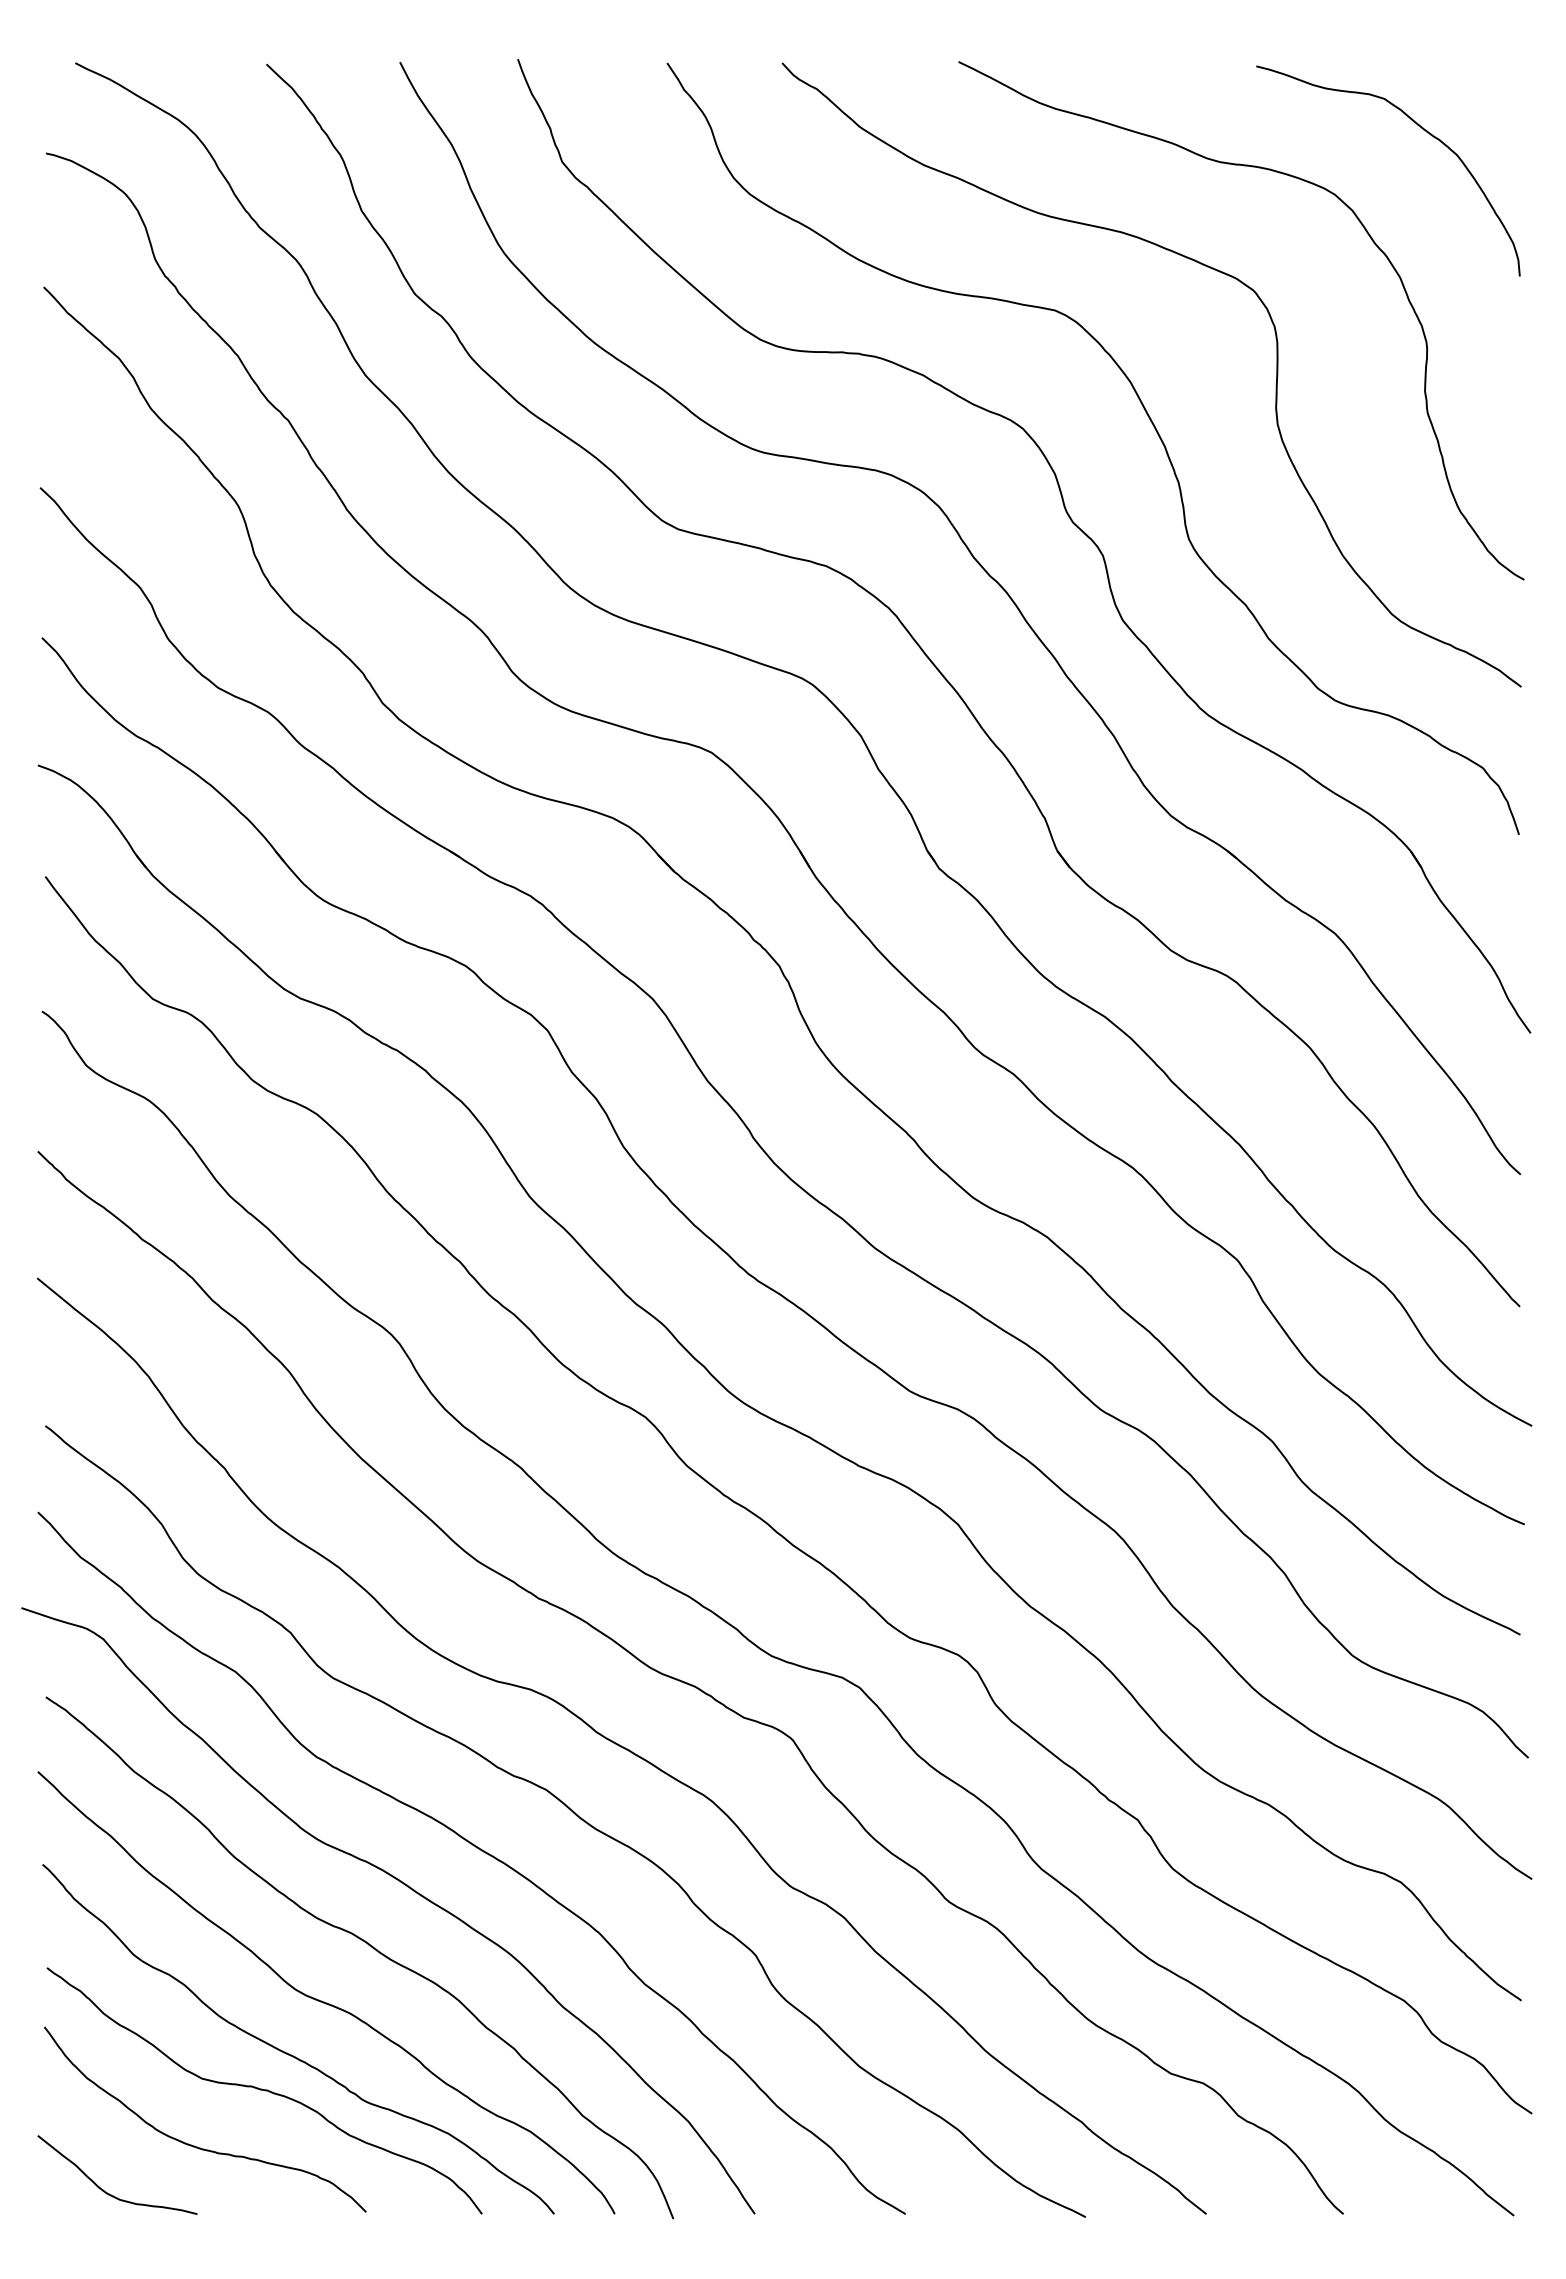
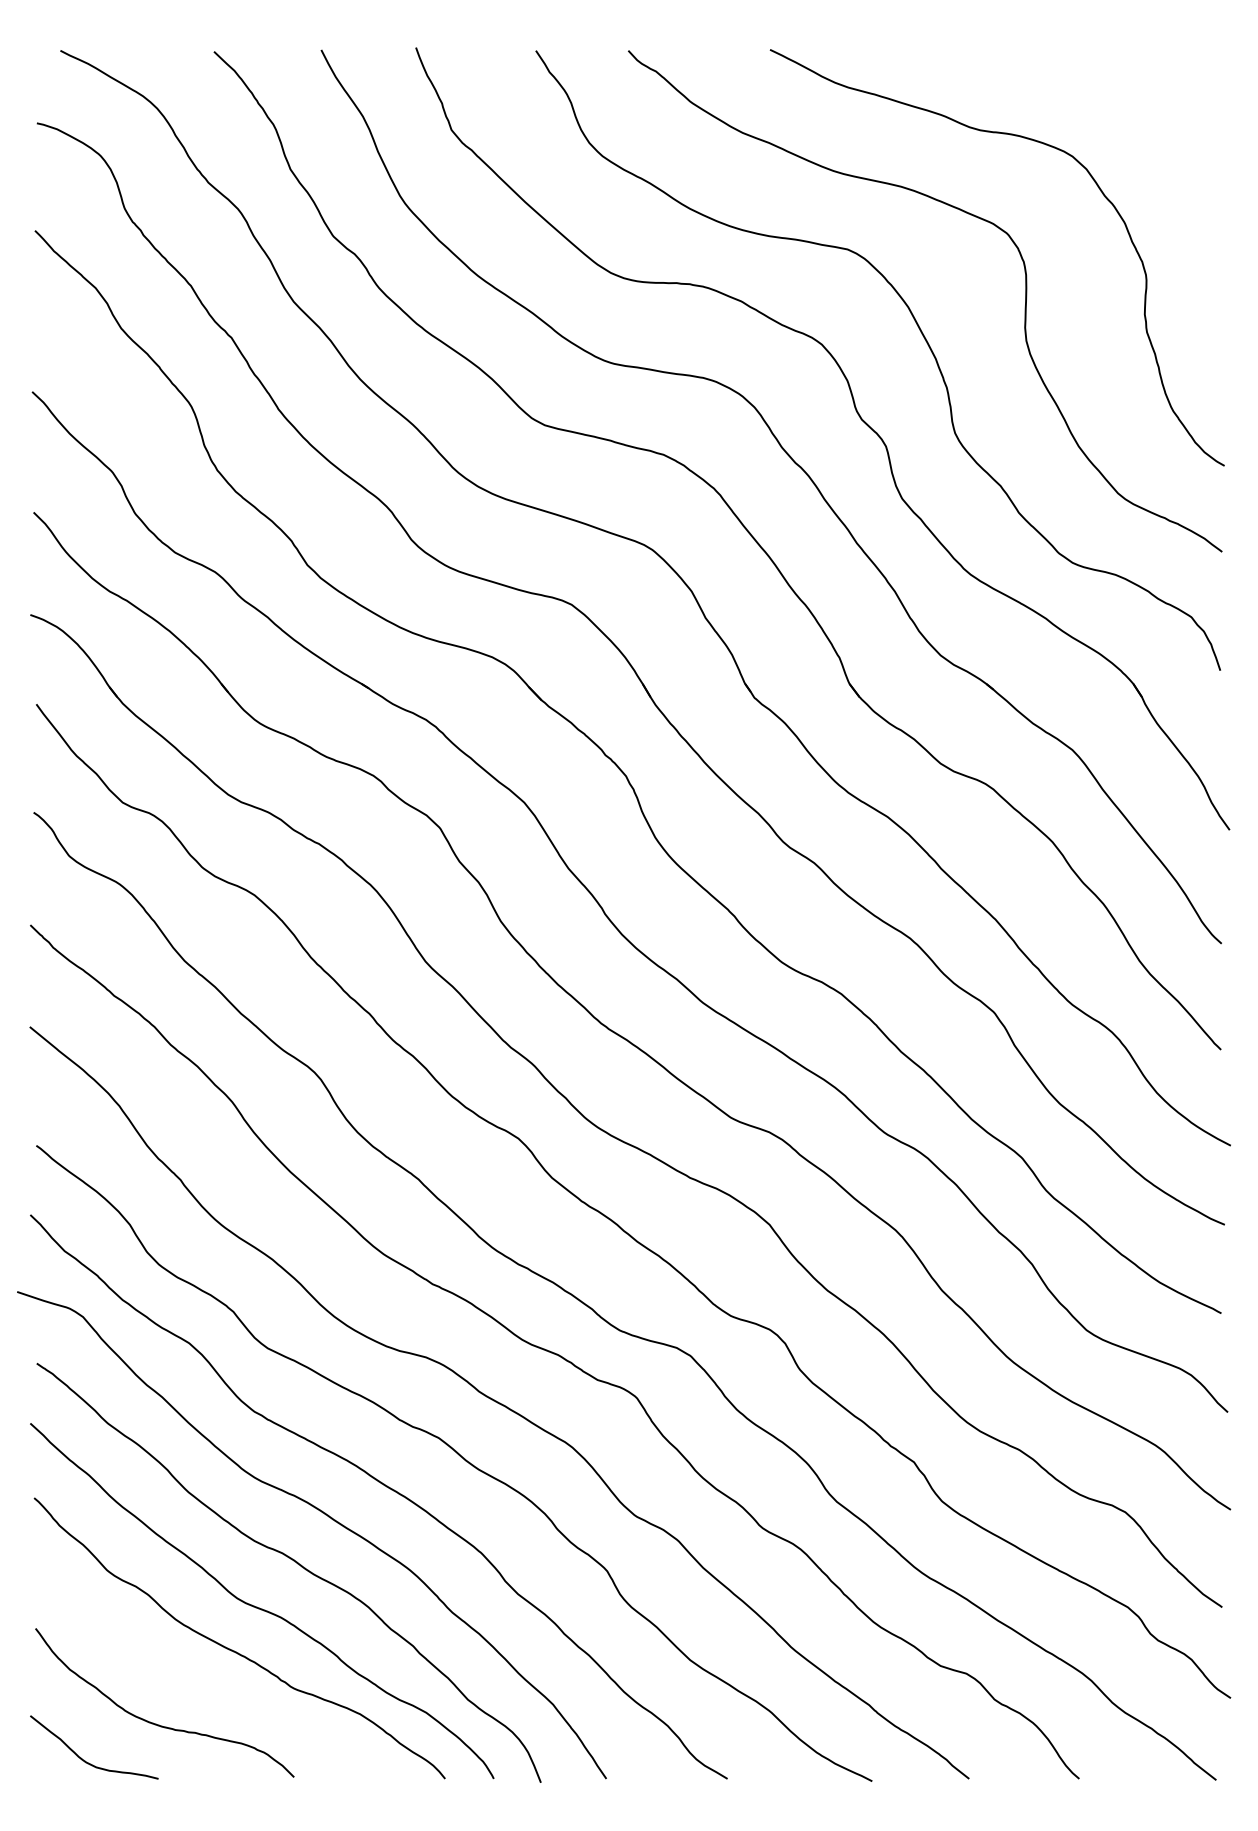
curve: (1423, 130) -> (1143, 104), removed
curve: (264, 2090) -> (212, 1679), removed

